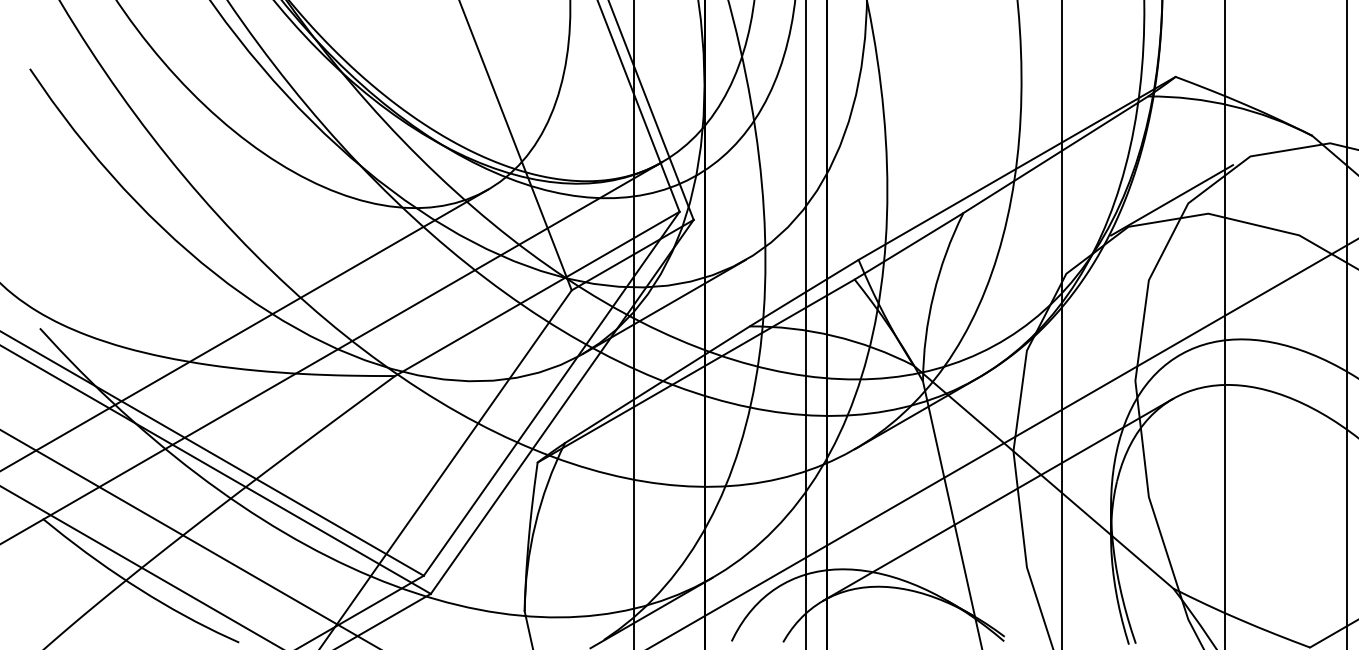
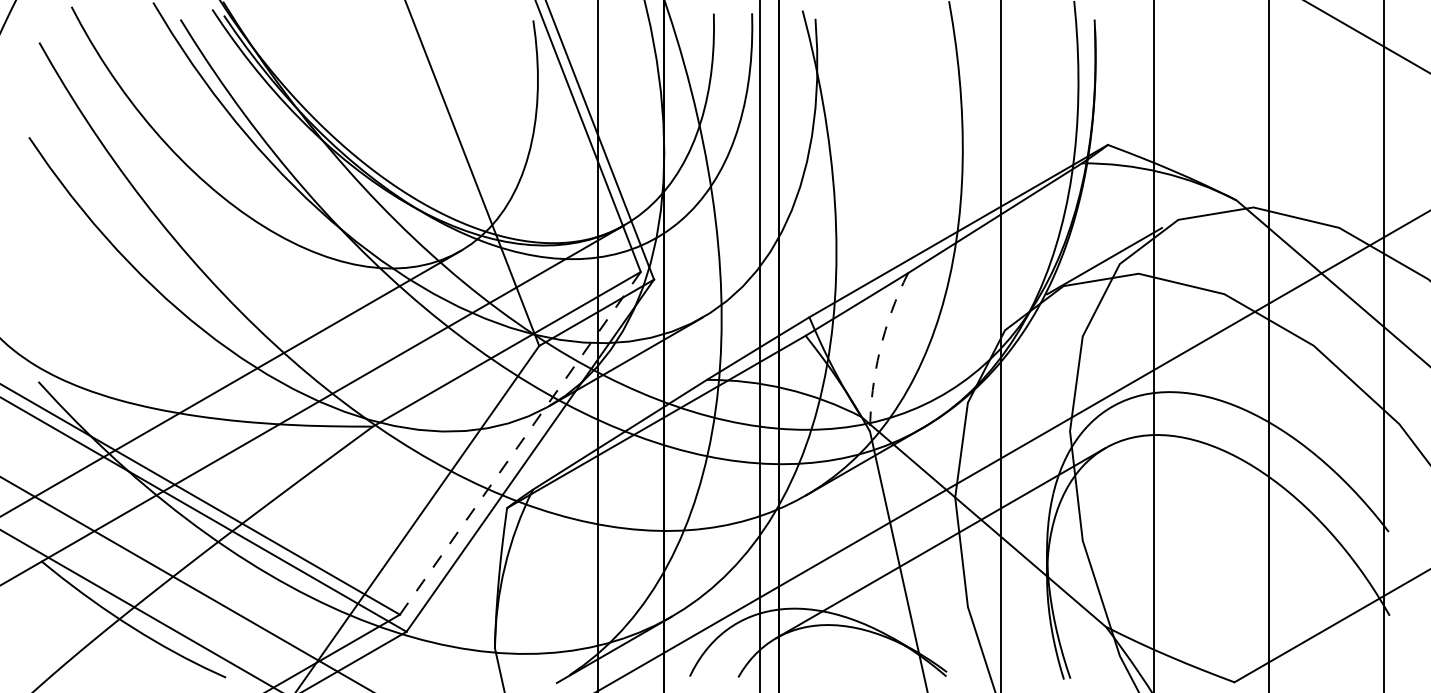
arc: (934, 295) -> (880, 350), solid -> dashed
line: (551, 392) -> (520, 442), solid -> dashed

